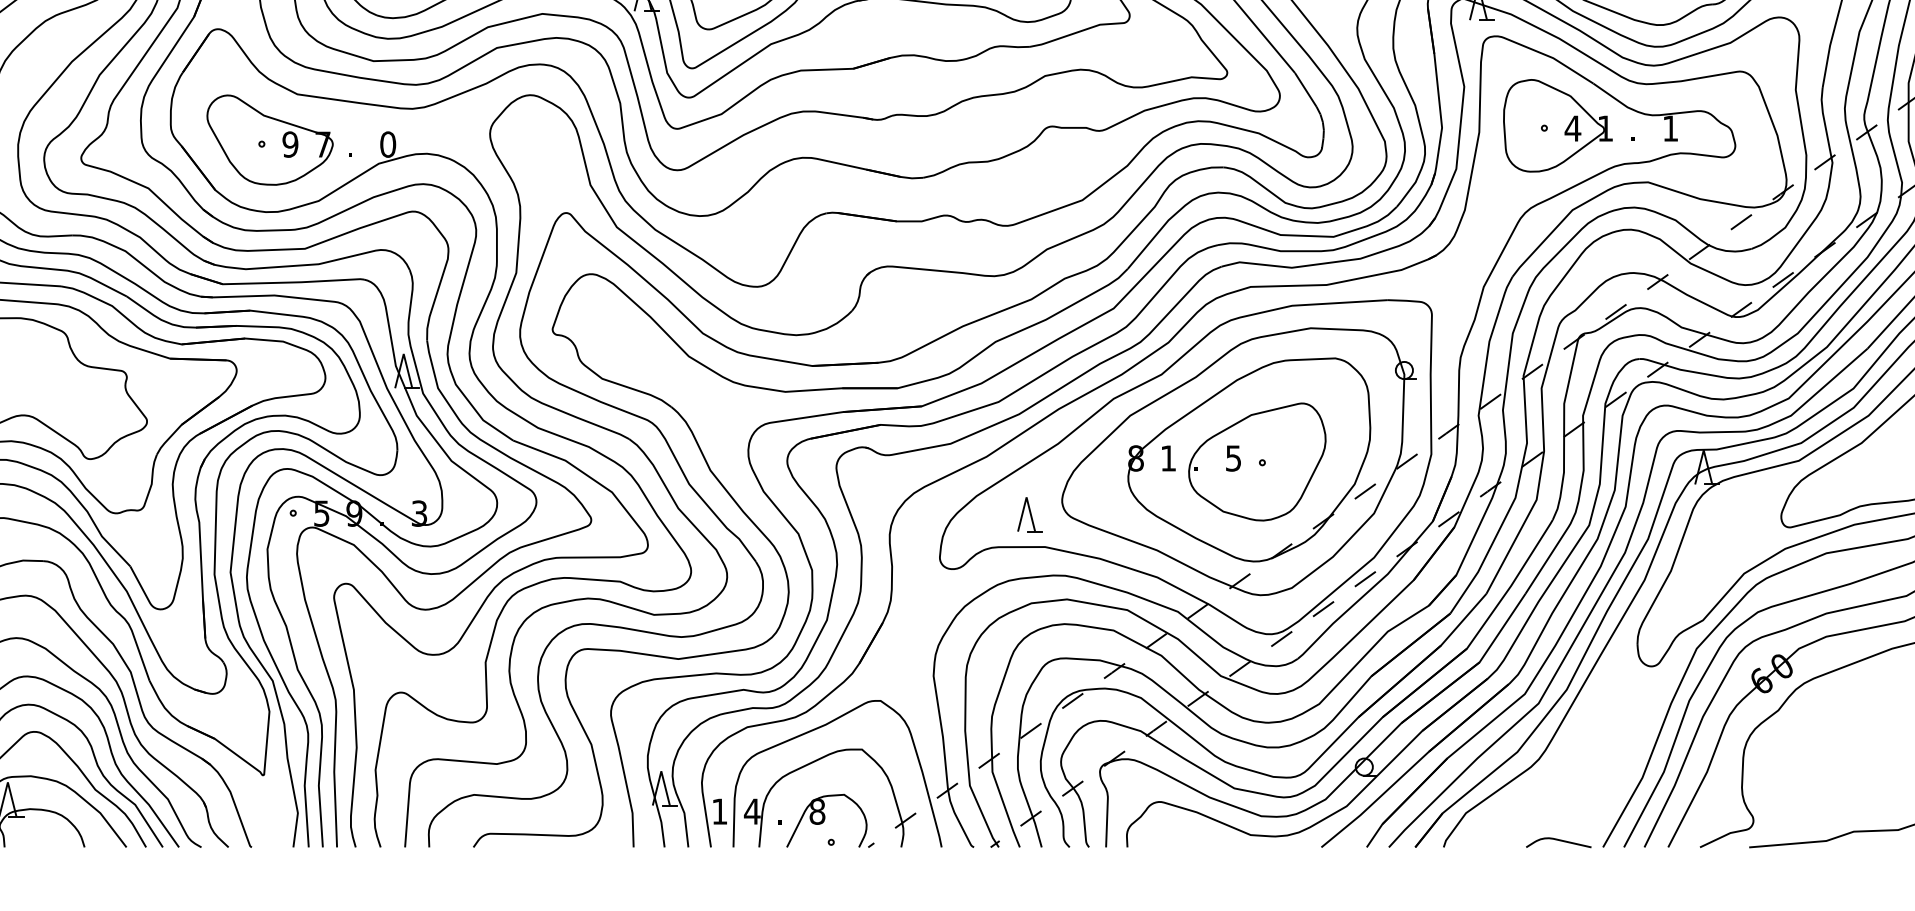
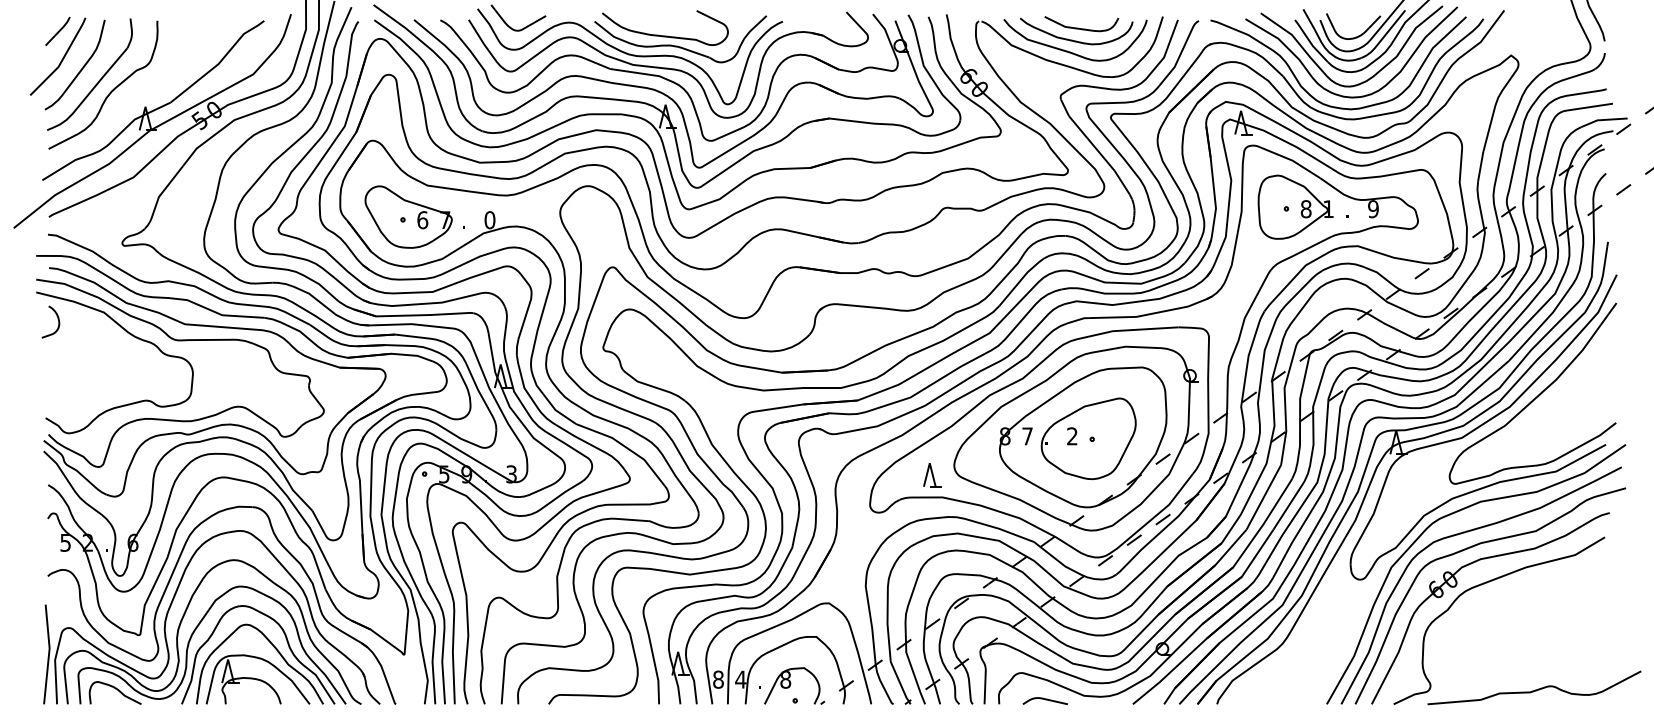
text: (1572, 129) -> (1305, 209), 4 -> 8
text: (1670, 129) -> (1373, 209), 1 -> 9
text: (290, 145) -> (422, 220), 9 -> 6
text: (1168, 458) -> (1027, 436), 1 -> 7
text: (1233, 458) -> (1072, 436), 5 -> 2
text: (719, 811) -> (718, 679), 1 -> 8
curve: (1558, 841) -> (1045, 700), moved

